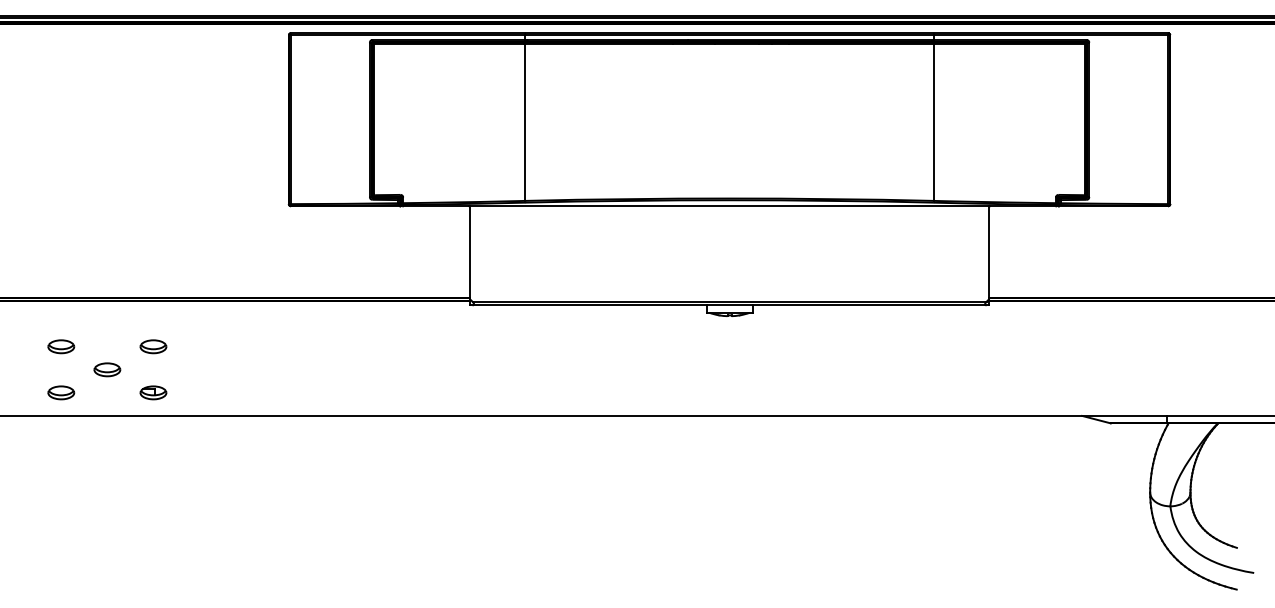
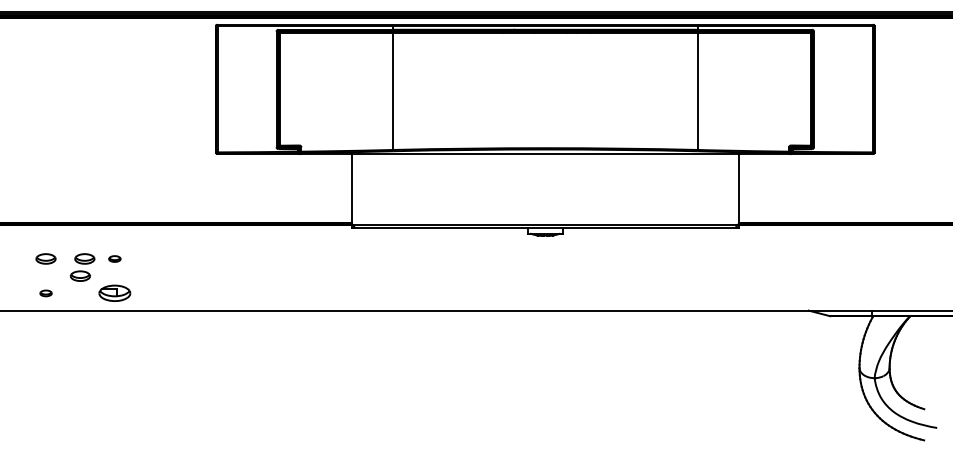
part: (113, 346) -> (85, 258), added
part: (153, 346) -> (114, 258), size x0.6
part: (61, 392) -> (46, 293), size x0.6
part: (153, 392) -> (114, 293), size x1.6

